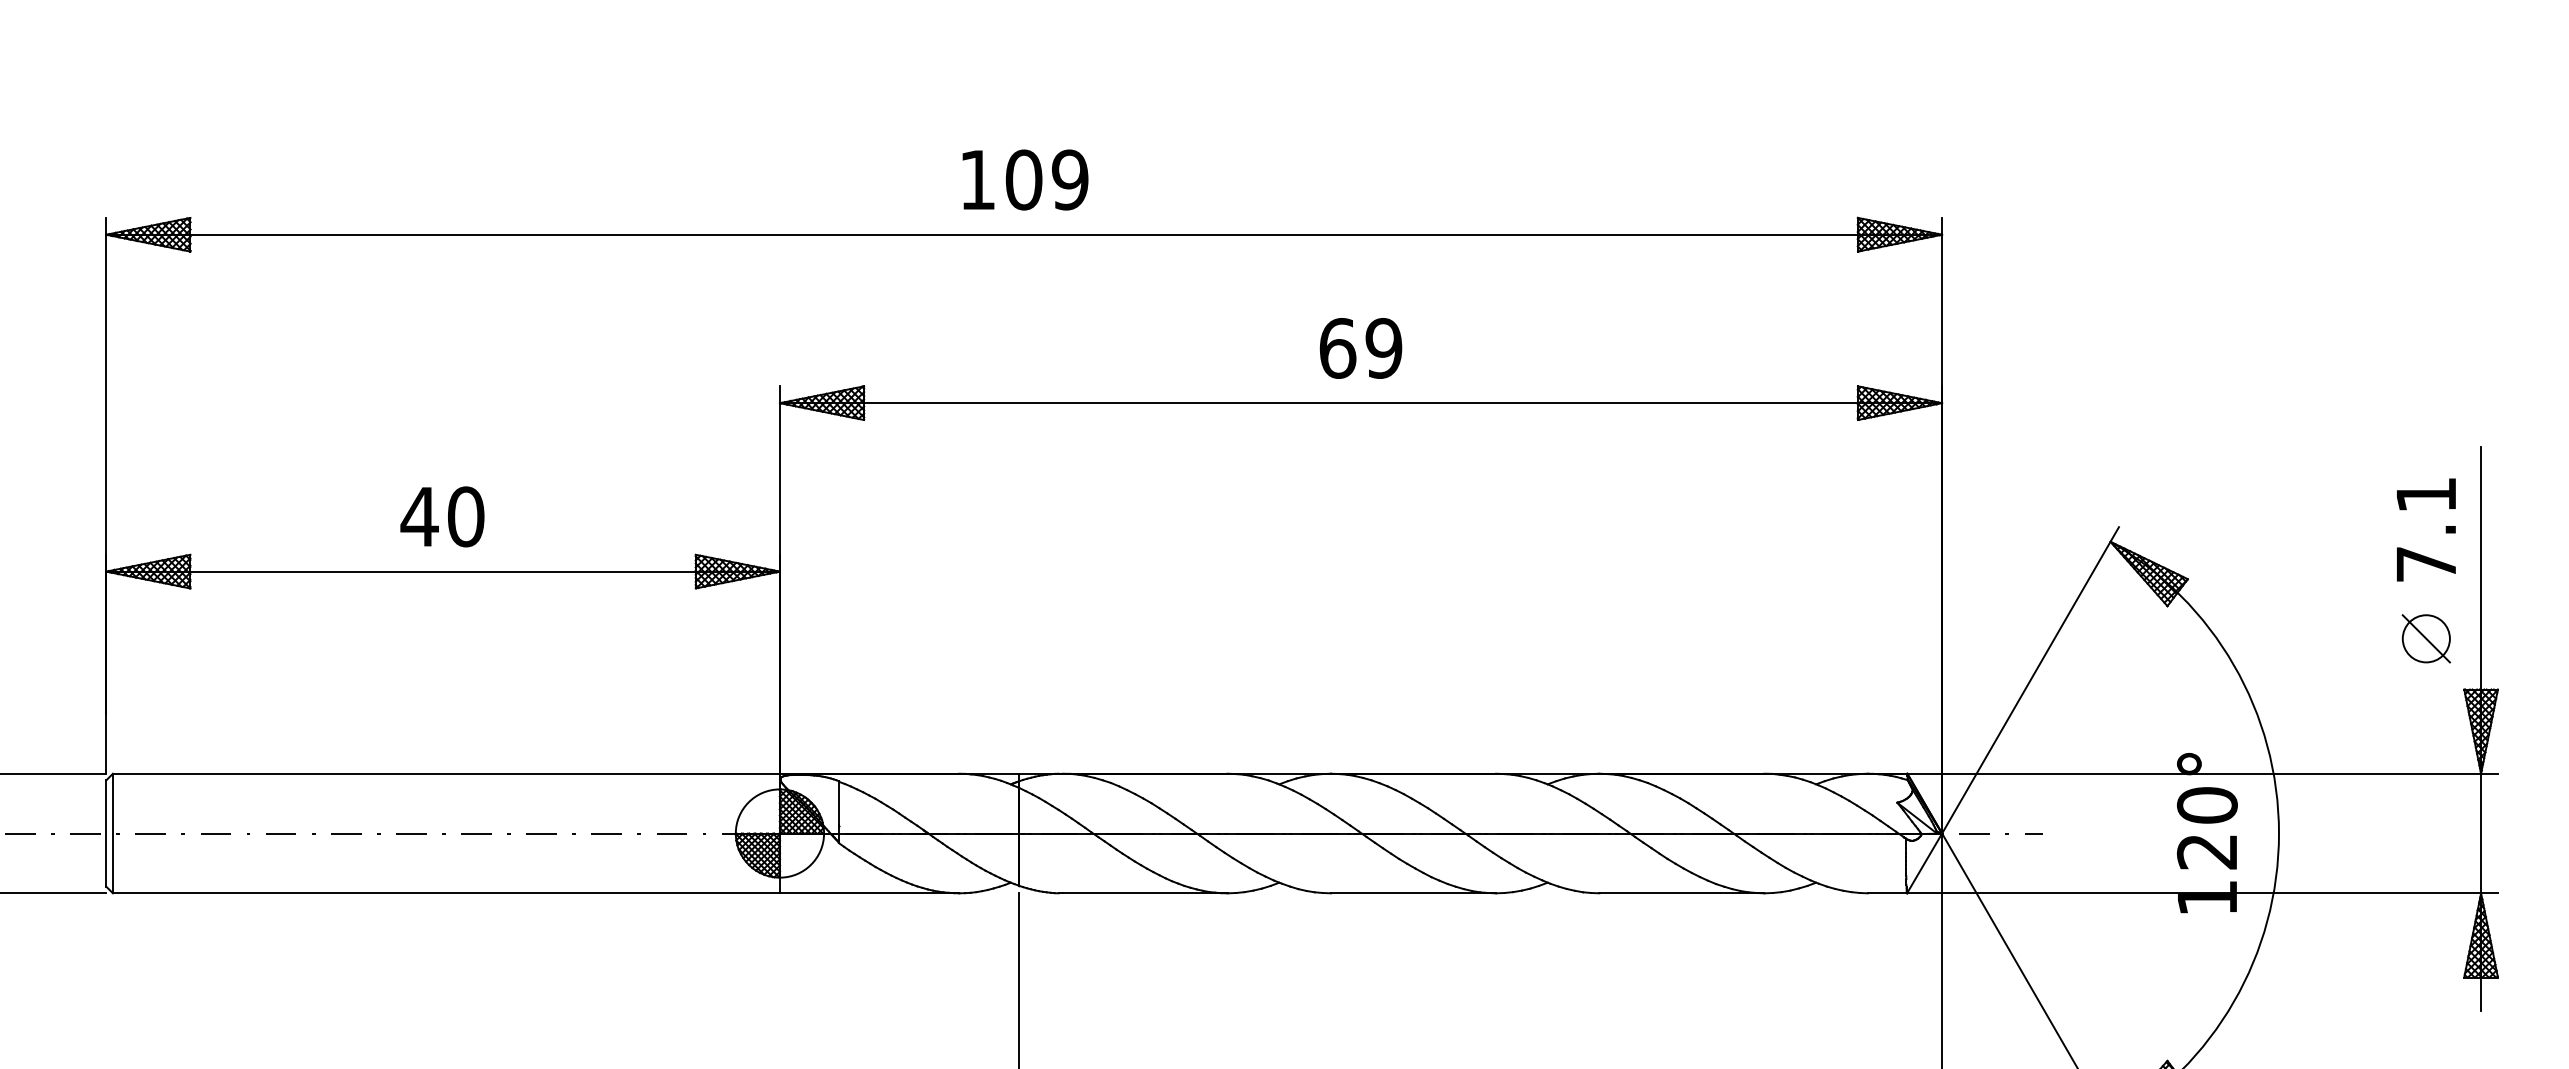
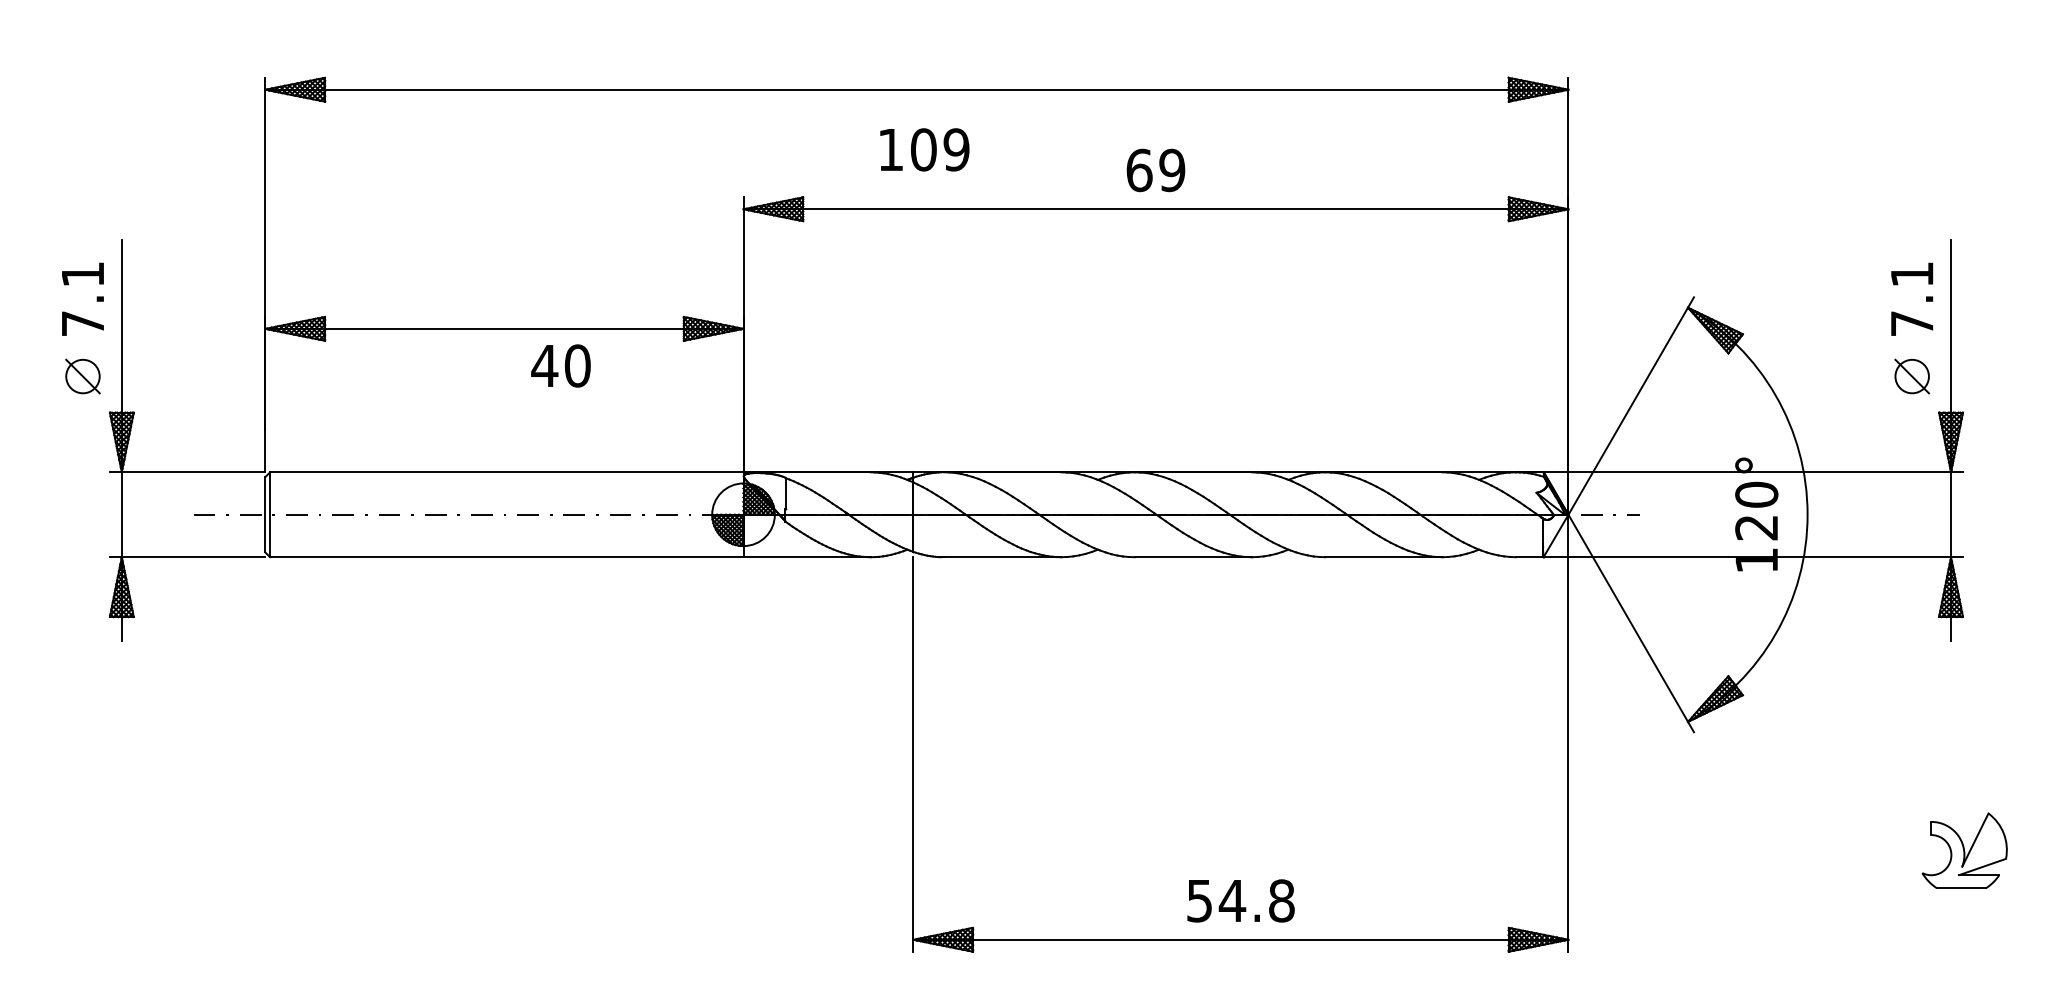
text: (1025, 179) -> (924, 149), moved
text: (441, 516) -> (560, 365), moved

